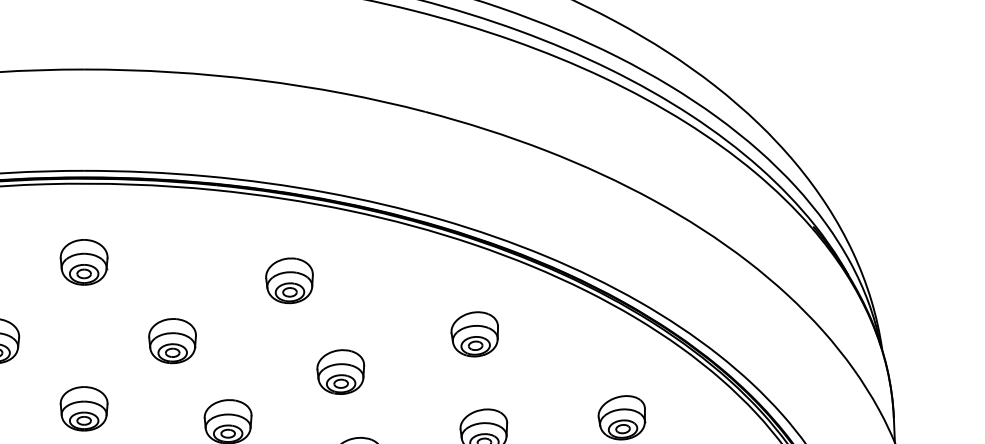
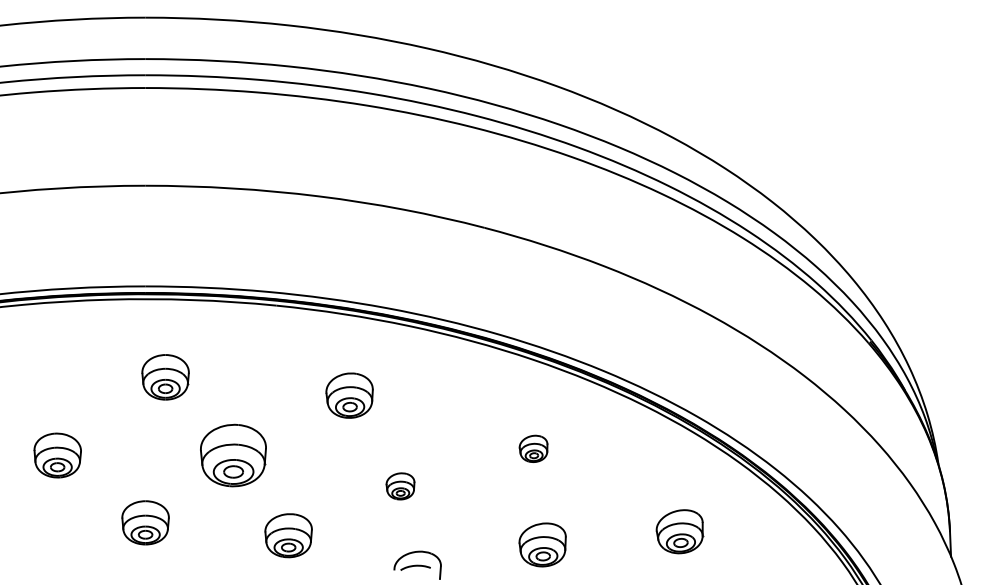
part: (84, 262) -> (165, 377), moved
part: (474, 333) -> (533, 448), size x0.6
part: (172, 341) -> (233, 455), size x1.4
part: (340, 372) -> (400, 486), size x0.6

